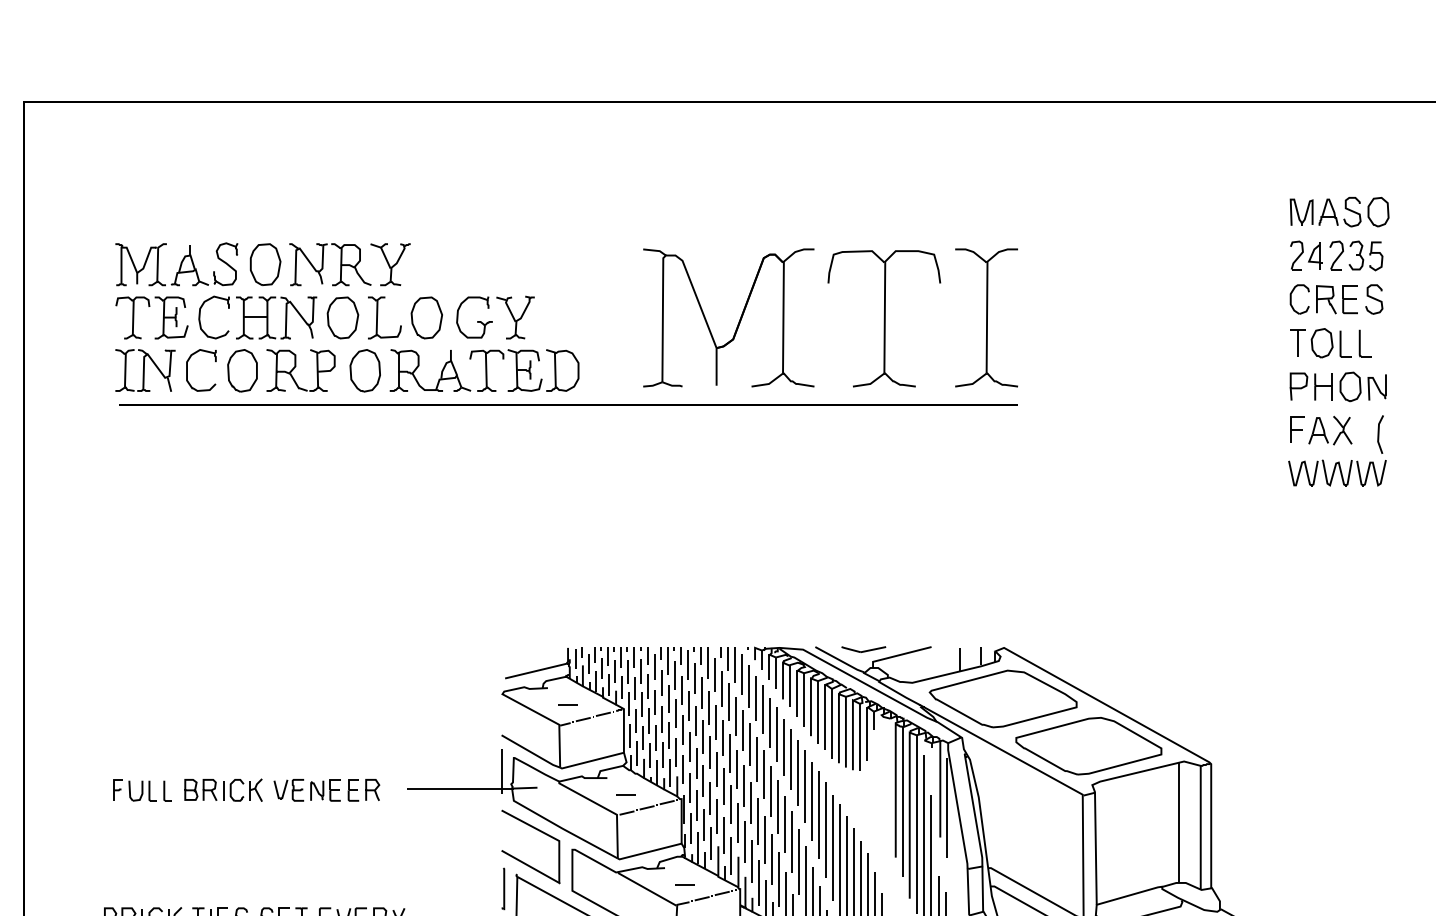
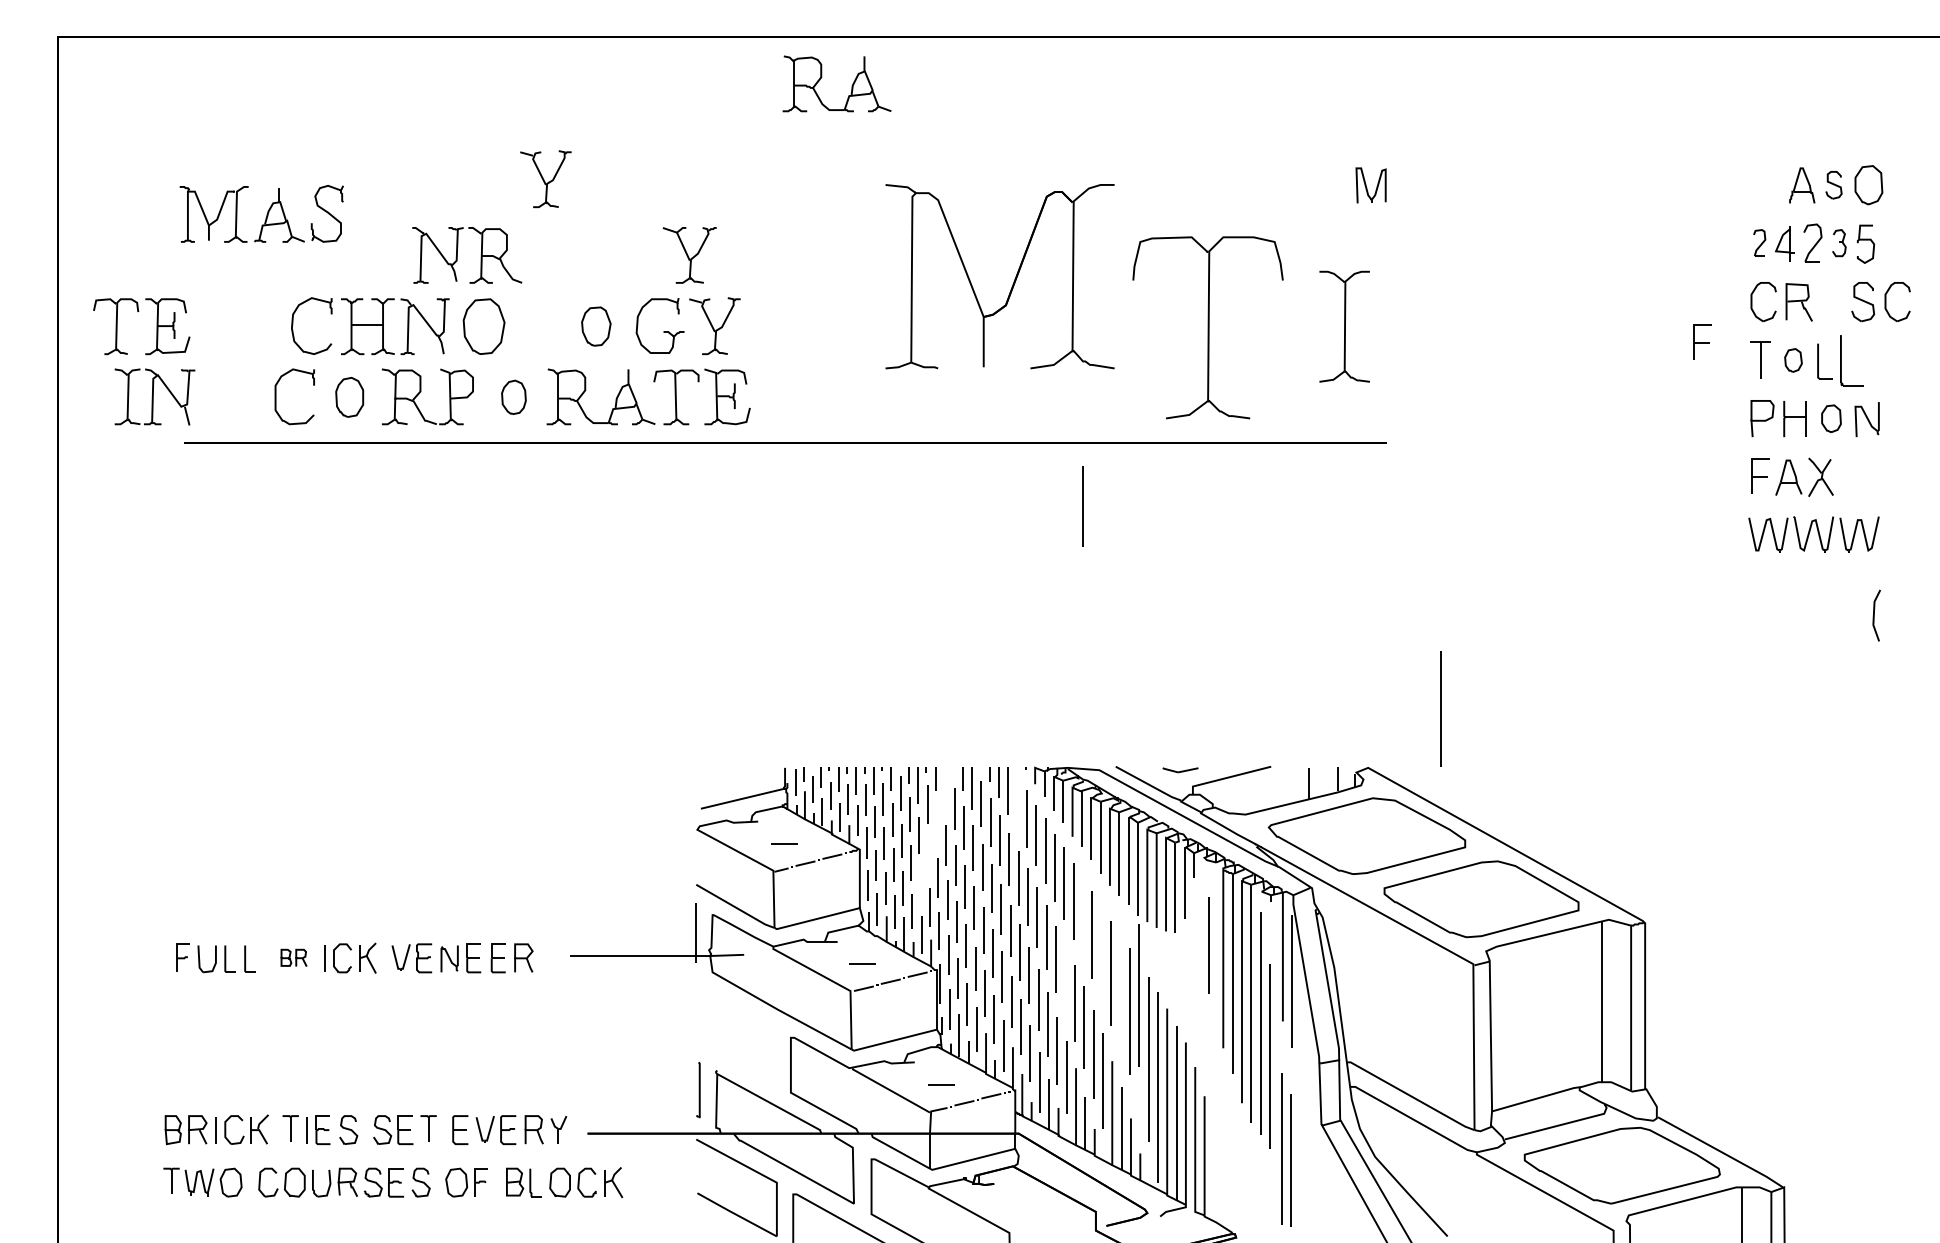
part: (617, 137) -> (851, 85), added
part: (388, 207) -> (545, 179), added
part: (1301, 212) -> (1370, 185), moved
part: (1352, 212) -> (1833, 185), size x0.7
part: (1296, 255) -> (1759, 242), size x0.7
part: (1356, 255) -> (1839, 242), size x0.7
part: (176, 264) -> (261, 213), moved
part: (265, 264) -> (380, 255), removed
part: (390, 264) -> (689, 255), moved
part: (1349, 299) -> (1830, 302), removed
part: (1391, 299) -> (1886, 302), added
part: (148, 307) -> (137, 312), moved
part: (377, 317) -> (530, 326), removed
part: (427, 317) -> (596, 326), size x0.7
part: (986, 317) -> (1344, 326), size x0.6
part: (738, 321) -> (1013, 281), moved
part: (1254, 329) -> (1702, 341), added
part: (1322, 343) -> (1793, 360), size x0.6
part: (1364, 343) -> (1850, 360), size x1.4
part: (145, 370) -> (154, 396), moved
part: (242, 370) -> (349, 397), size x0.7
part: (364, 370) -> (513, 397), size x0.6
part: (562, 370) -> (777, 396), removed
part: (1350, 386) -> (1831, 418), size x0.7
line: (1378, 434) -> (1874, 615), moved
part: (863, 649) -> (1180, 770), size x0.6
line: (741, 674) -> (1017, 803), removed
part: (681, 697) -> (936, 834), removed
line: (790, 759) -> (1082, 506), moved
line: (804, 786) -> (1208, 945), moved
part: (200, 789) -> (293, 957), size x0.6
line: (777, 806) -> (1065, 980), removed
line: (818, 814) -> (1440, 708), moved
line: (832, 848) -> (1138, 995), moved
part: (522, 861) -> (724, 1053), removed

